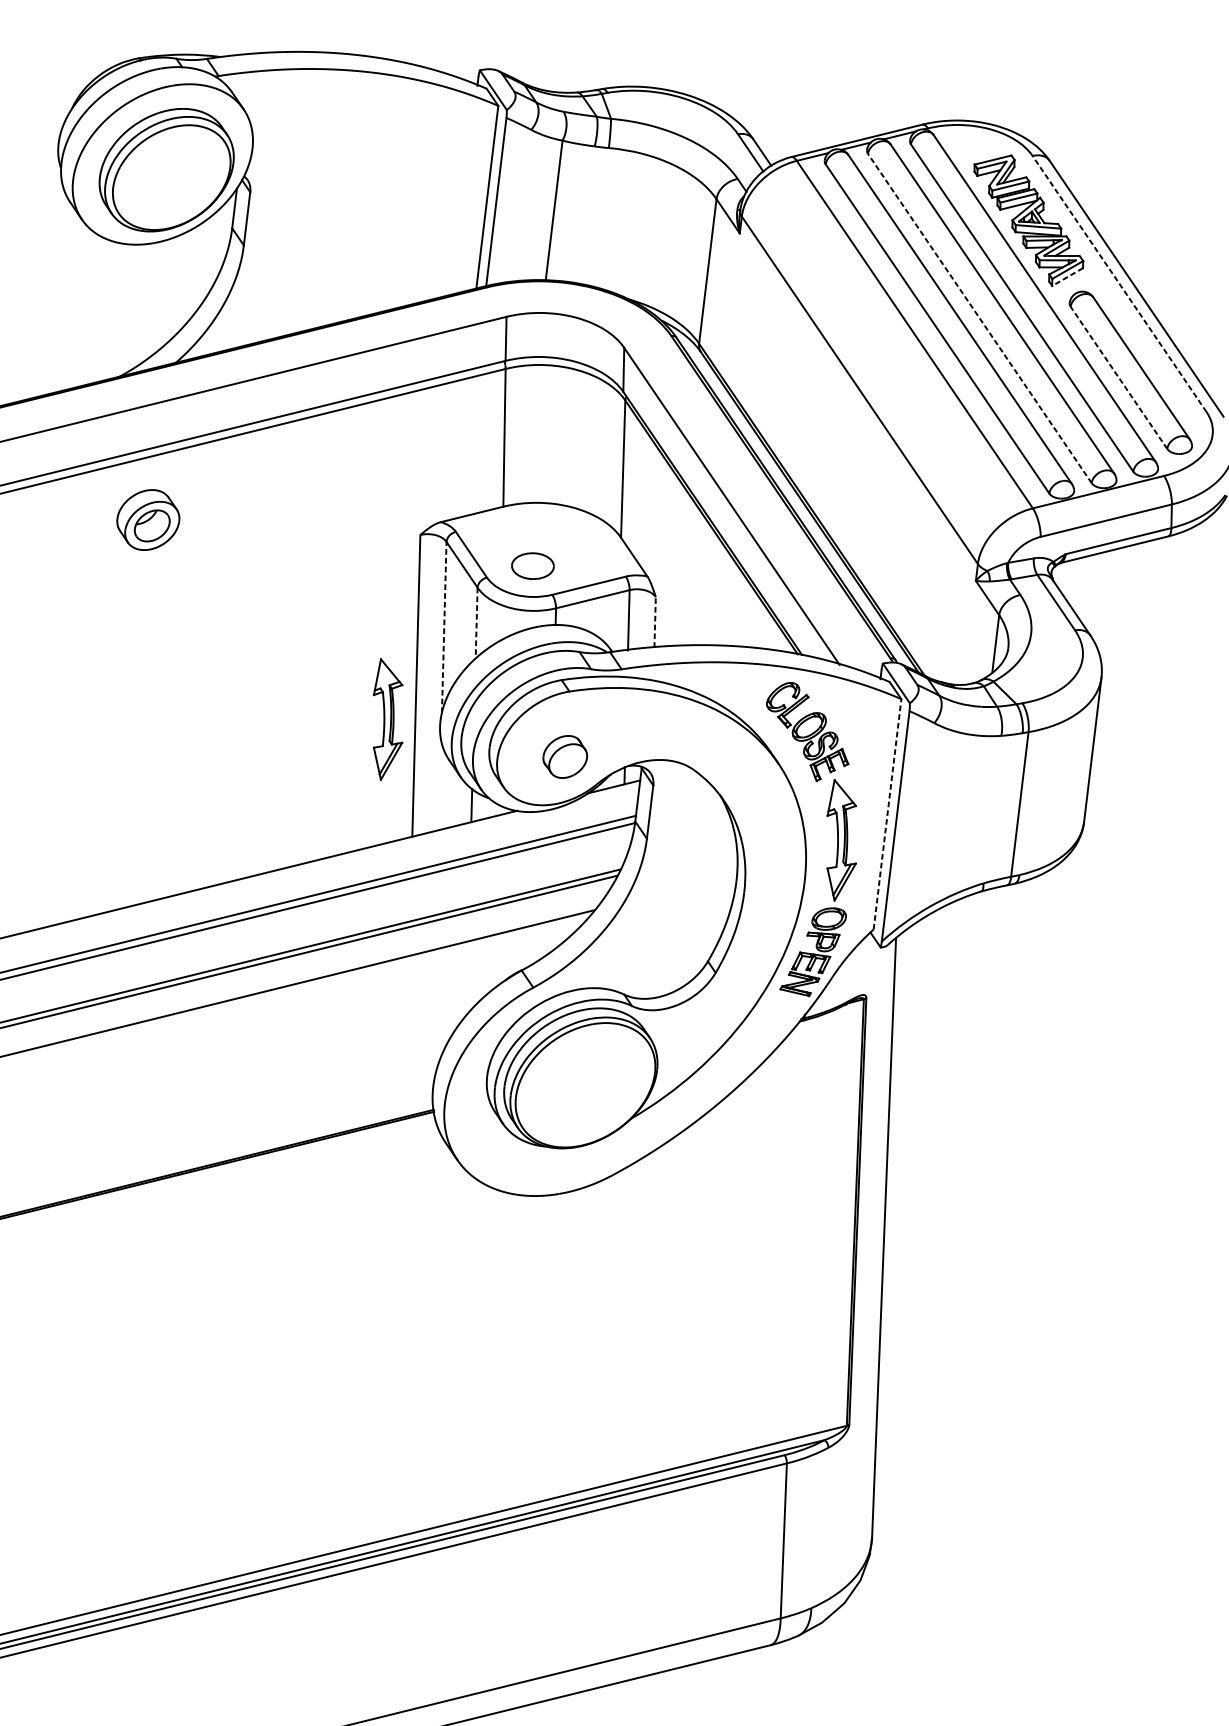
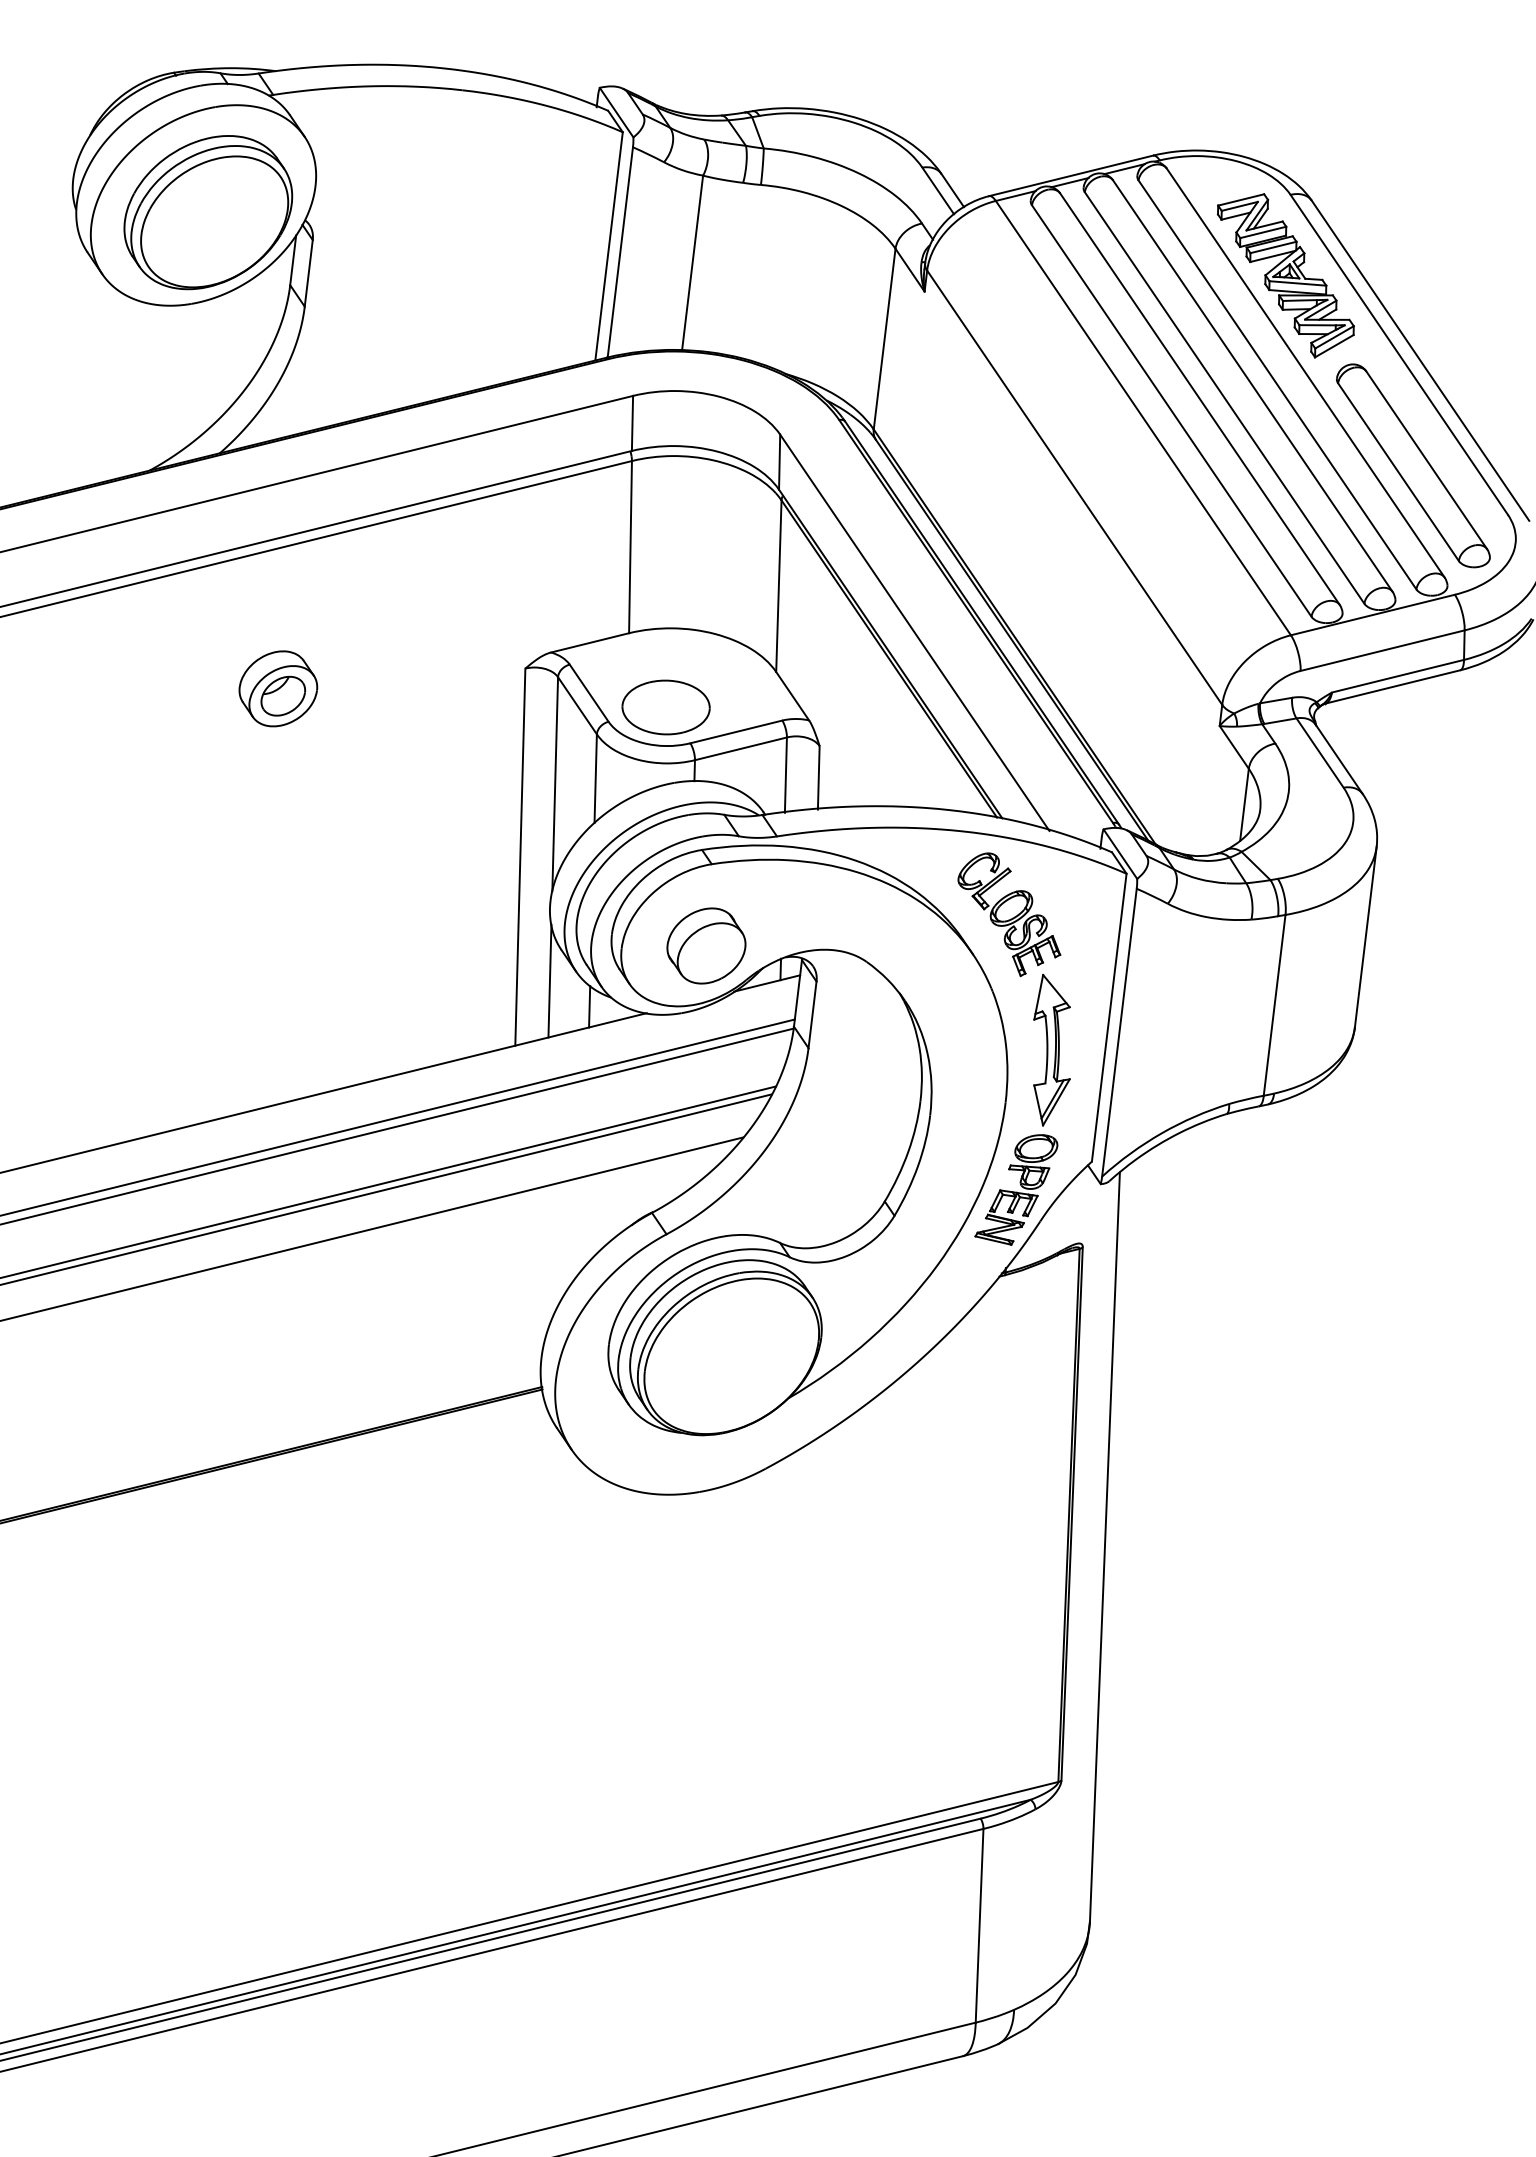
line: (1066, 277) -> (1333, 346), dashed -> solid
line: (1119, 283) -> (1399, 354), dashed -> solid
line: (979, 318) -> (1224, 398), dashed -> solid
line: (1118, 377) -> (1398, 471), dashed -> solid
part: (148, 519) -> (278, 688), moved
part: (532, 566) -> (665, 707), size x1.67
line: (654, 622) -> (818, 777), dashed -> solid
line: (476, 623) -> (595, 779), dashed -> solid
line: (444, 626) -> (555, 783), dashed -> solid
part: (387, 718) -> (484, 898), removed
part: (565, 756) -> (706, 945), size x1.43
line: (439, 784) -> (549, 980), added
line: (887, 814) -> (1109, 1017), dashed -> solid

